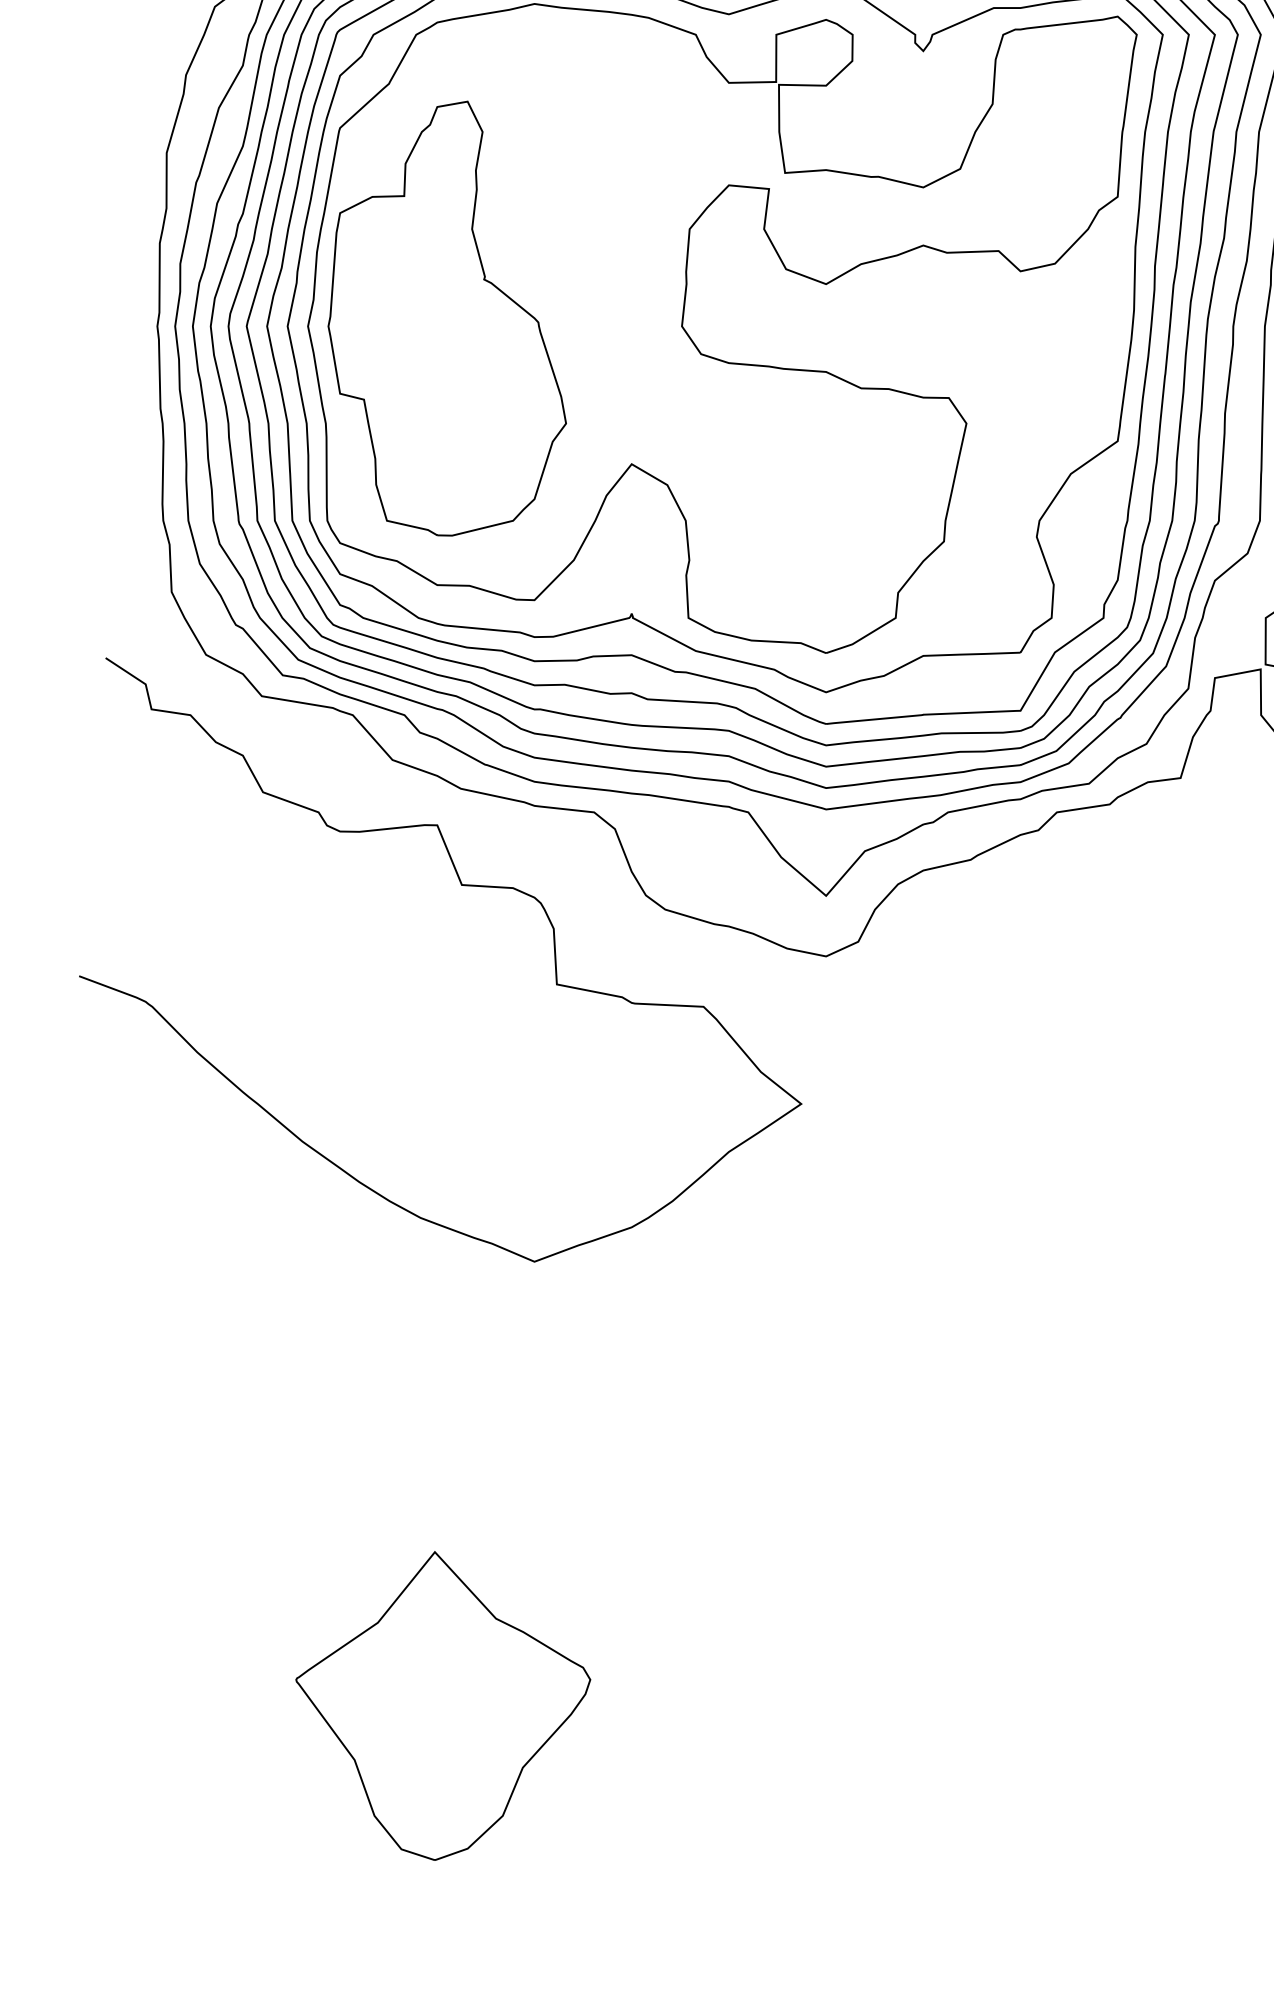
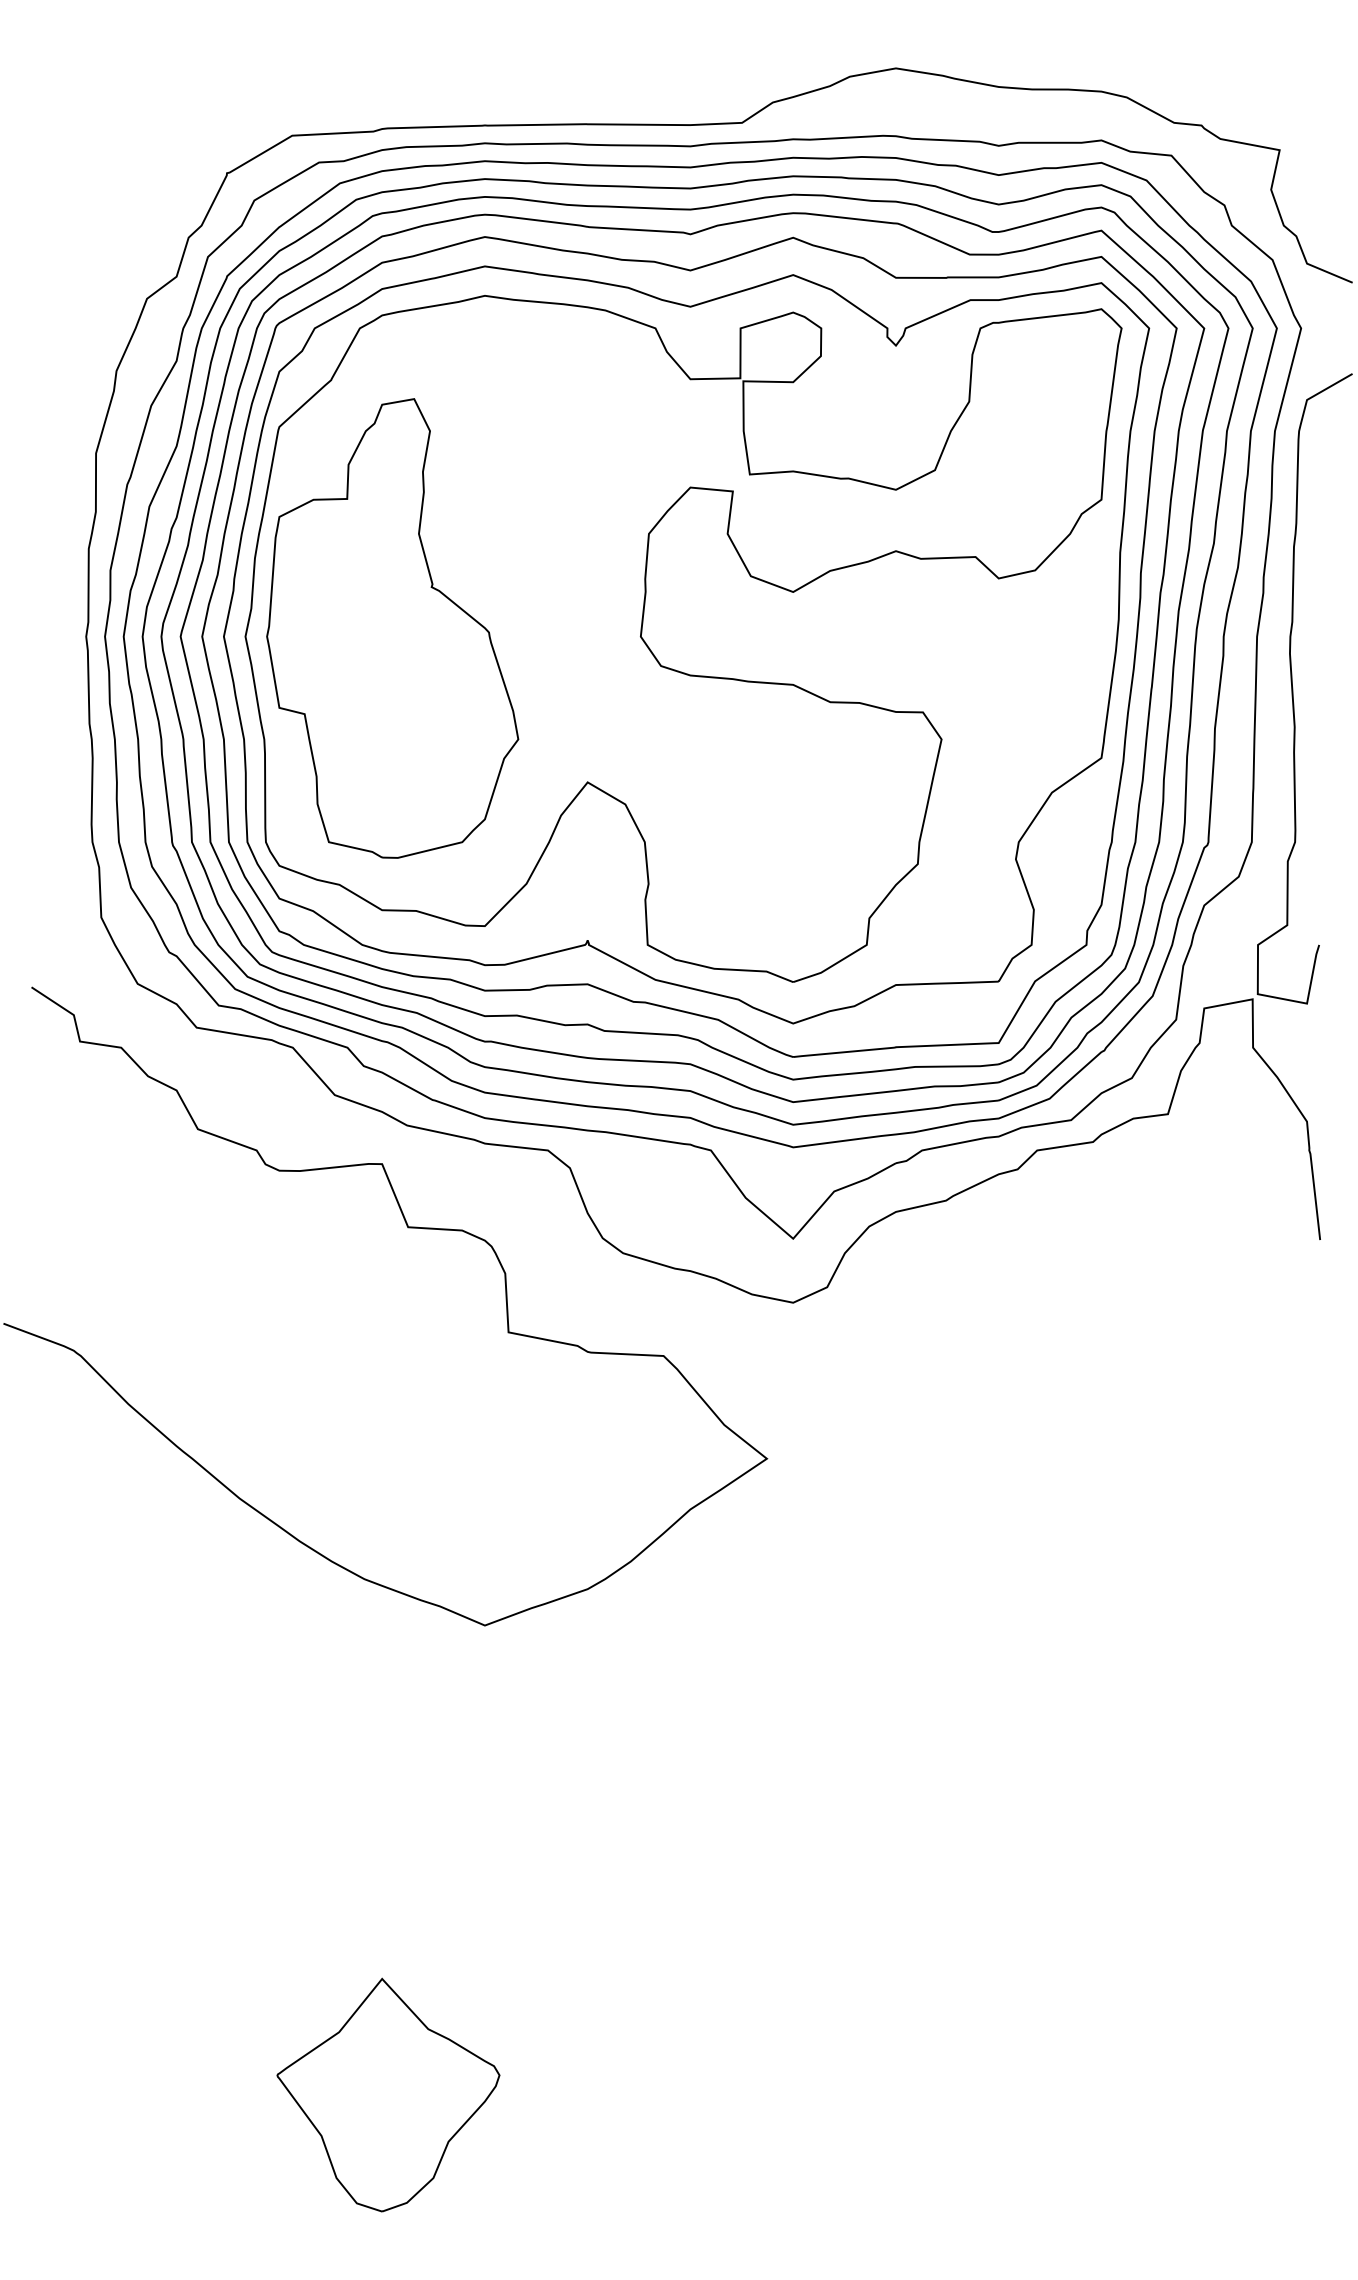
part: (443, 1705) -> (388, 2094), size x0.71

